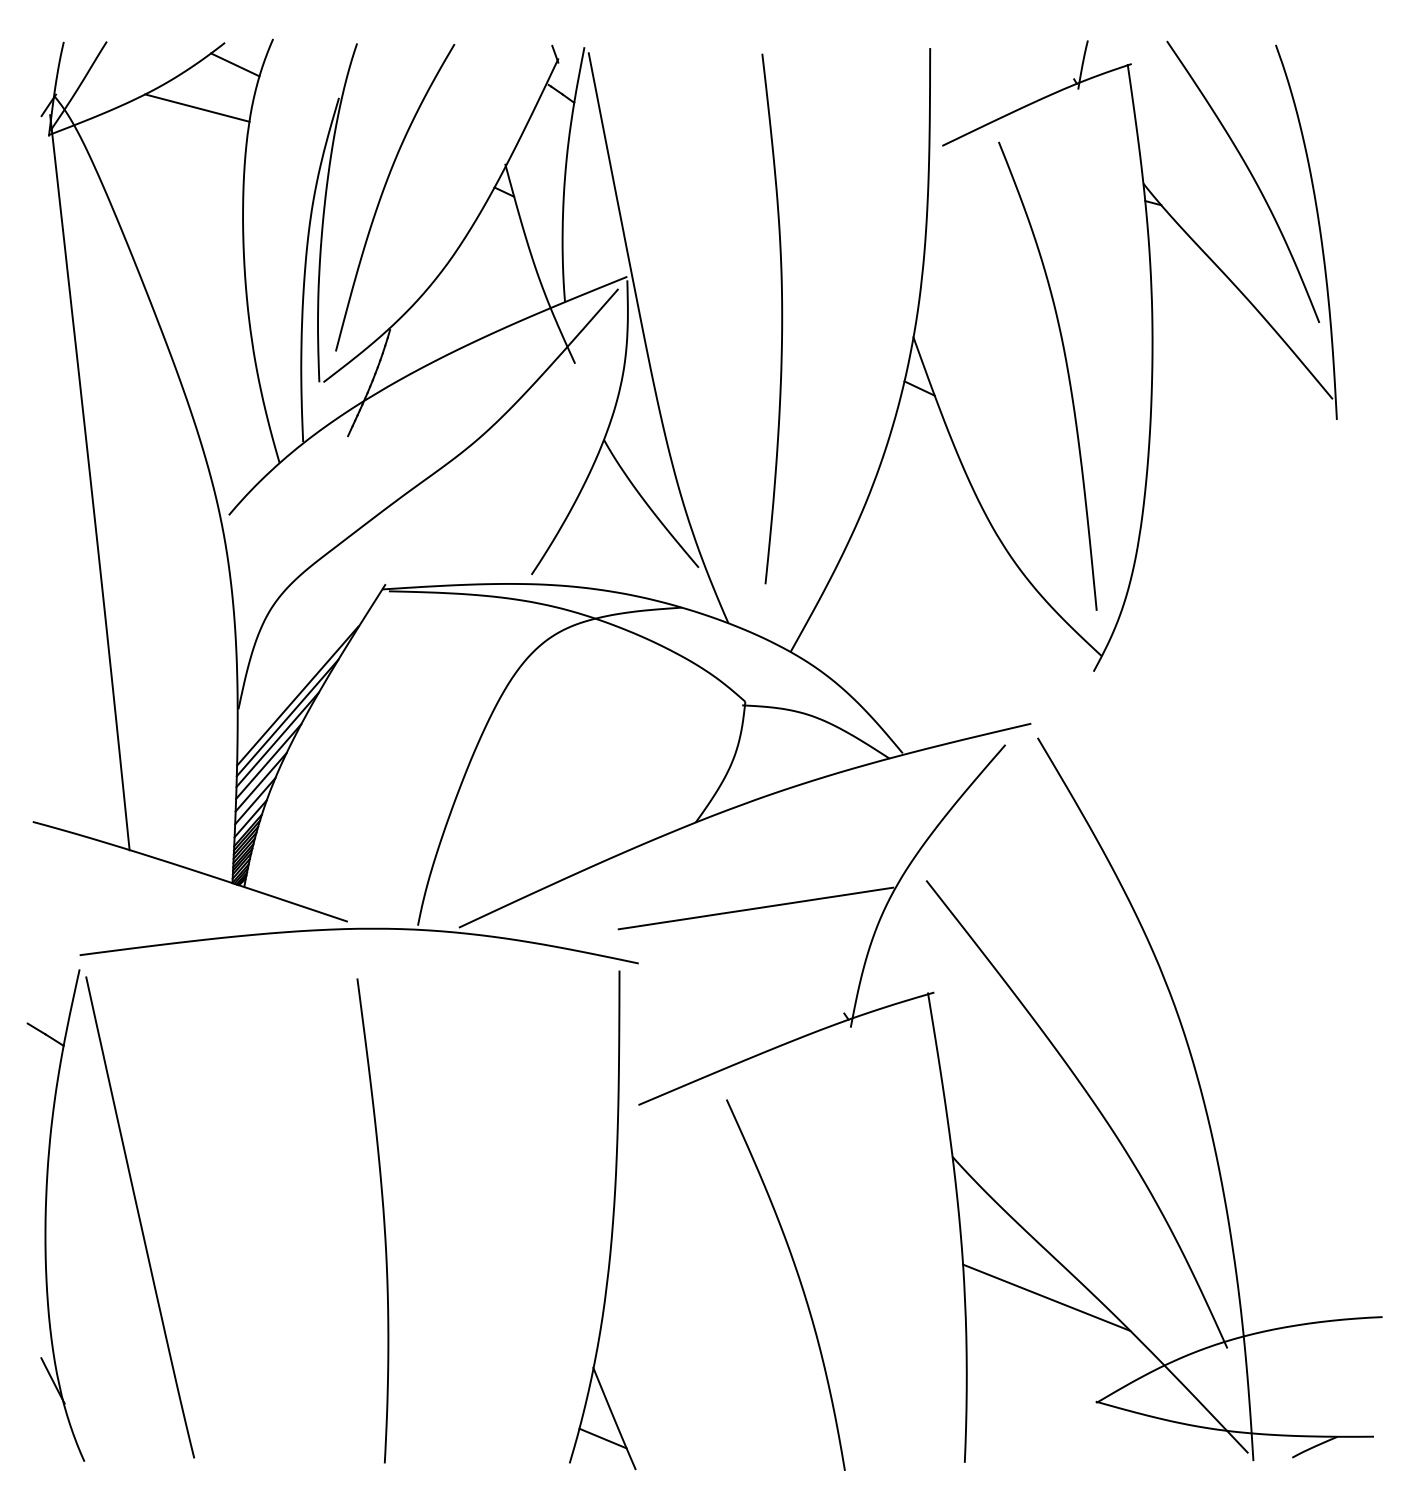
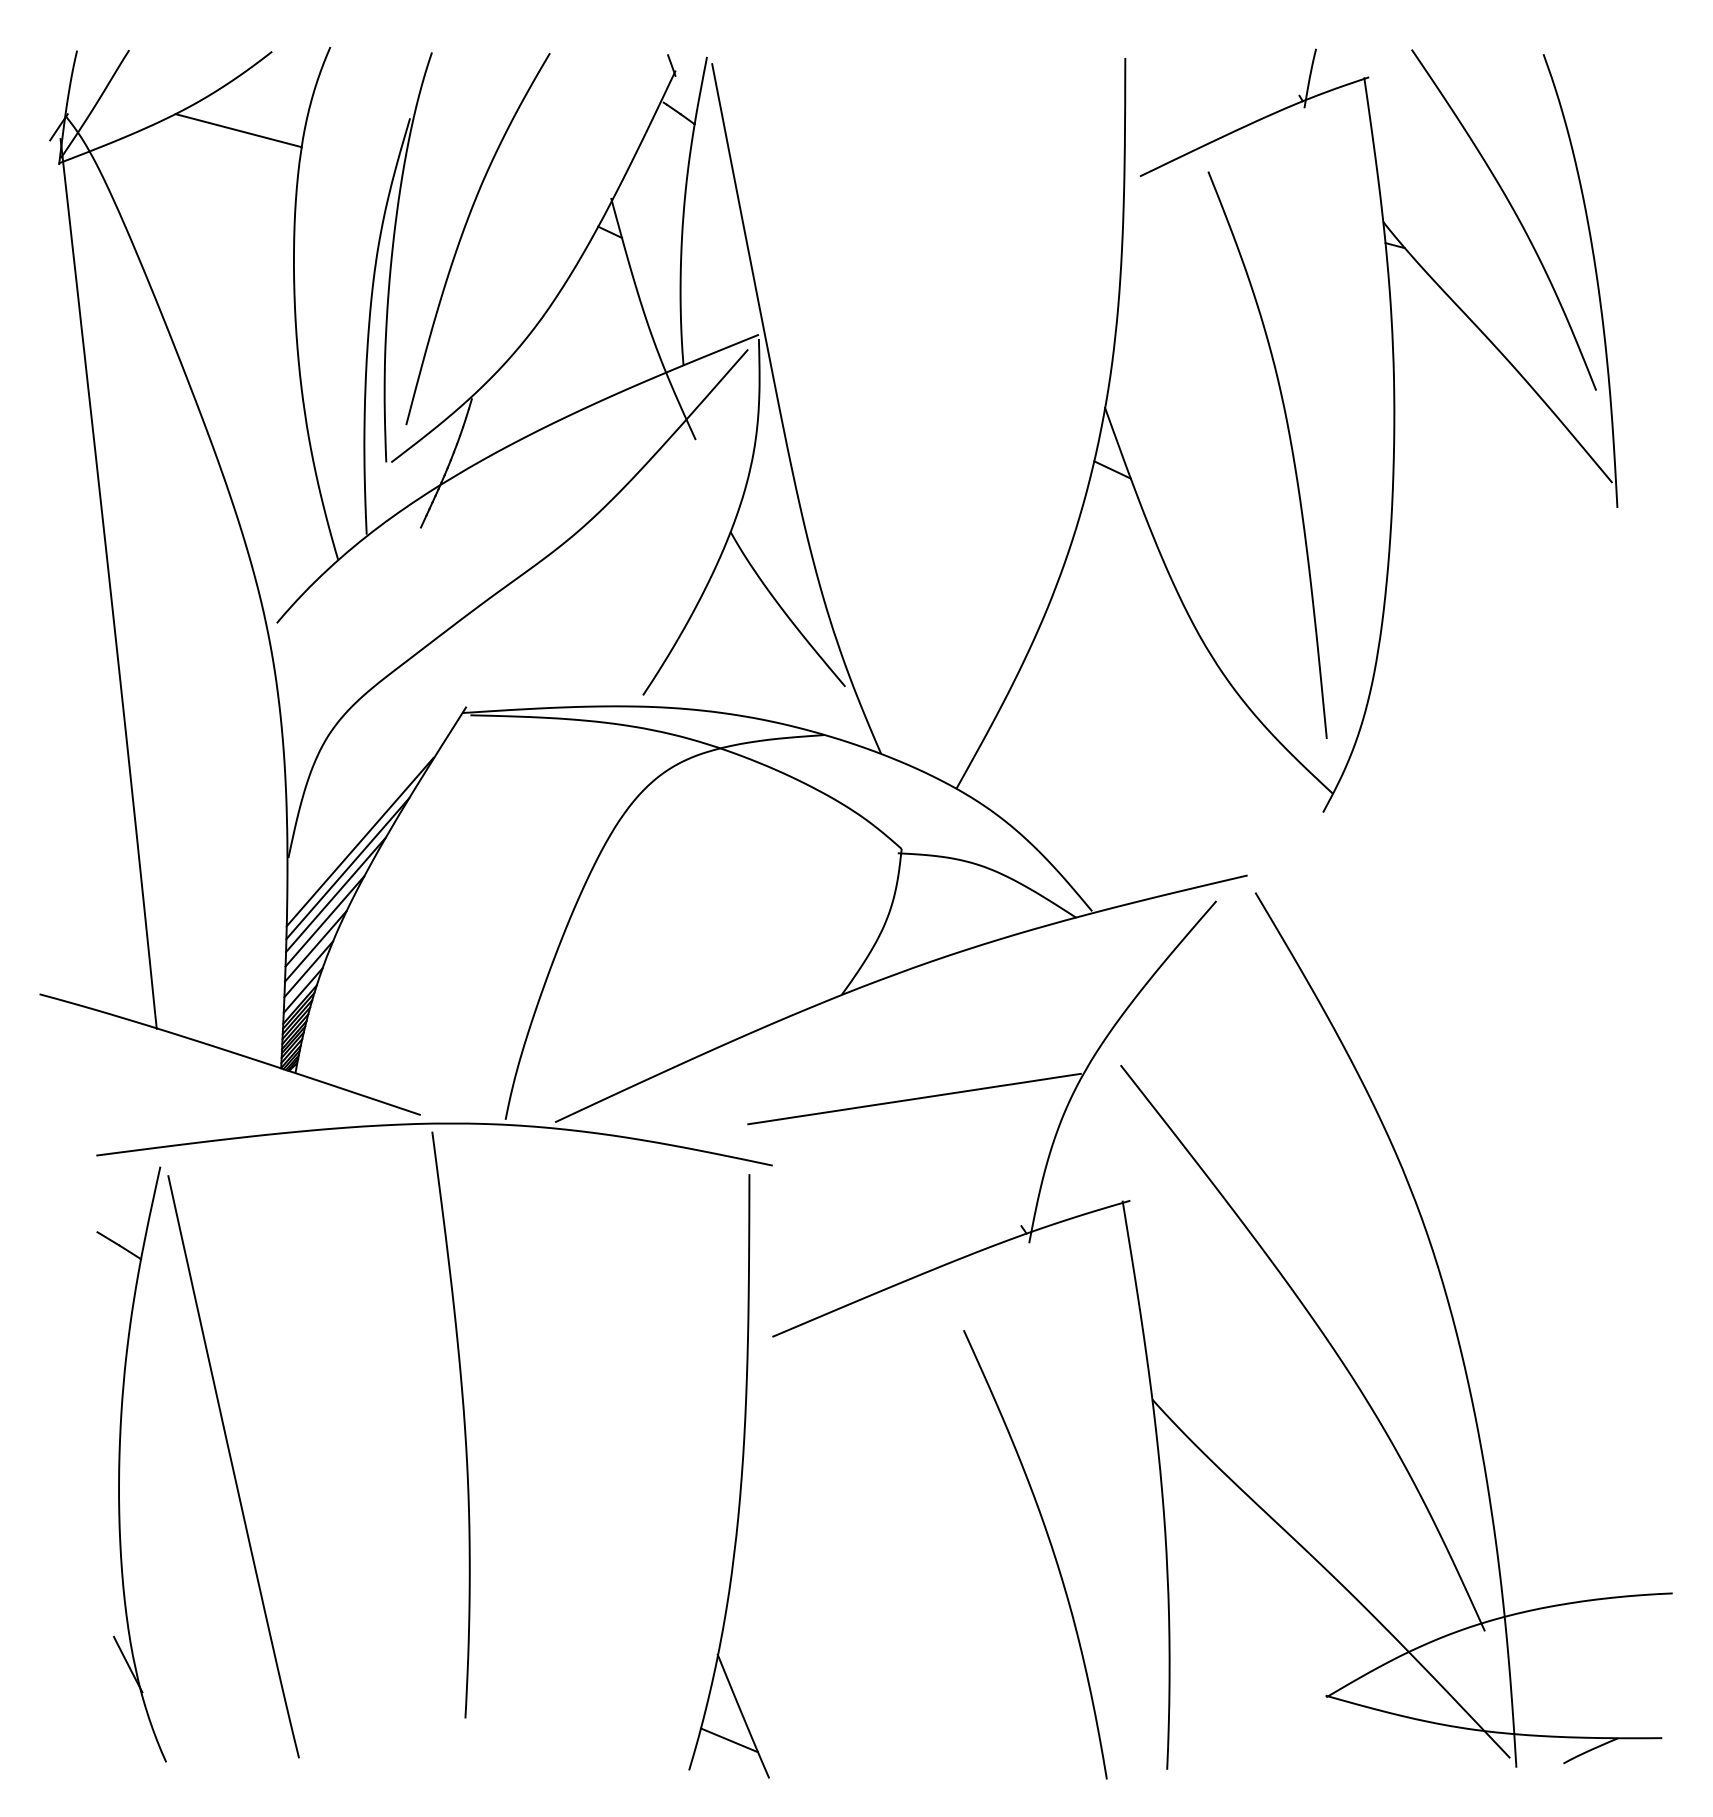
line: (235, 64) -> (284, 77), removed
curve: (781, 318) -> (945, 385), removed
part: (136, 1210) -> (229, 1458), moved
curve: (383, 1220) -> (463, 1424), moved
curve: (798, 1279) -> (1050, 1547), moved
line: (1046, 1297) -> (1266, 1569), removed

